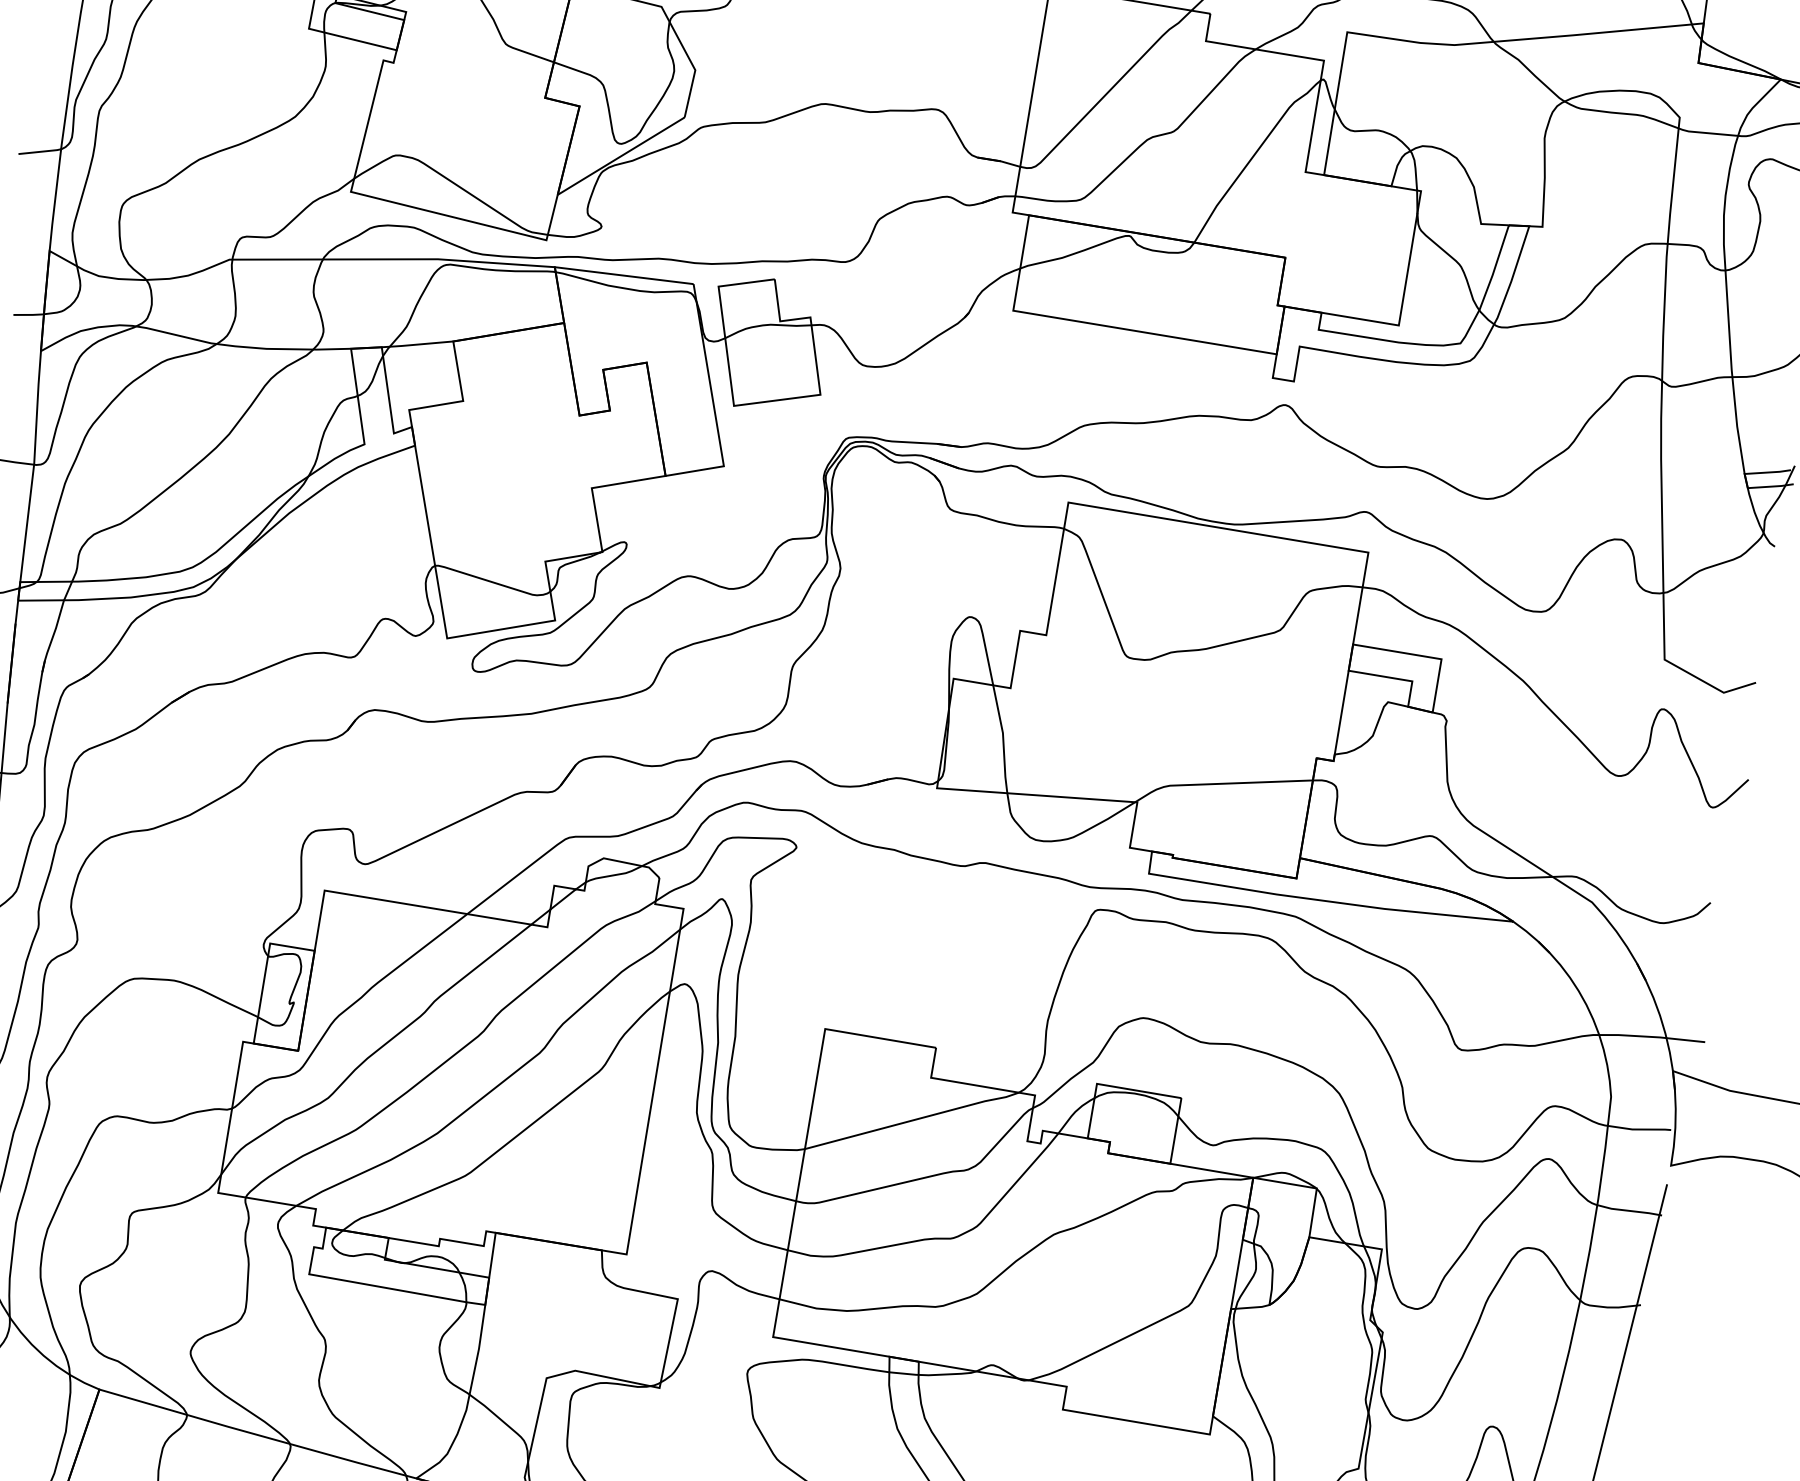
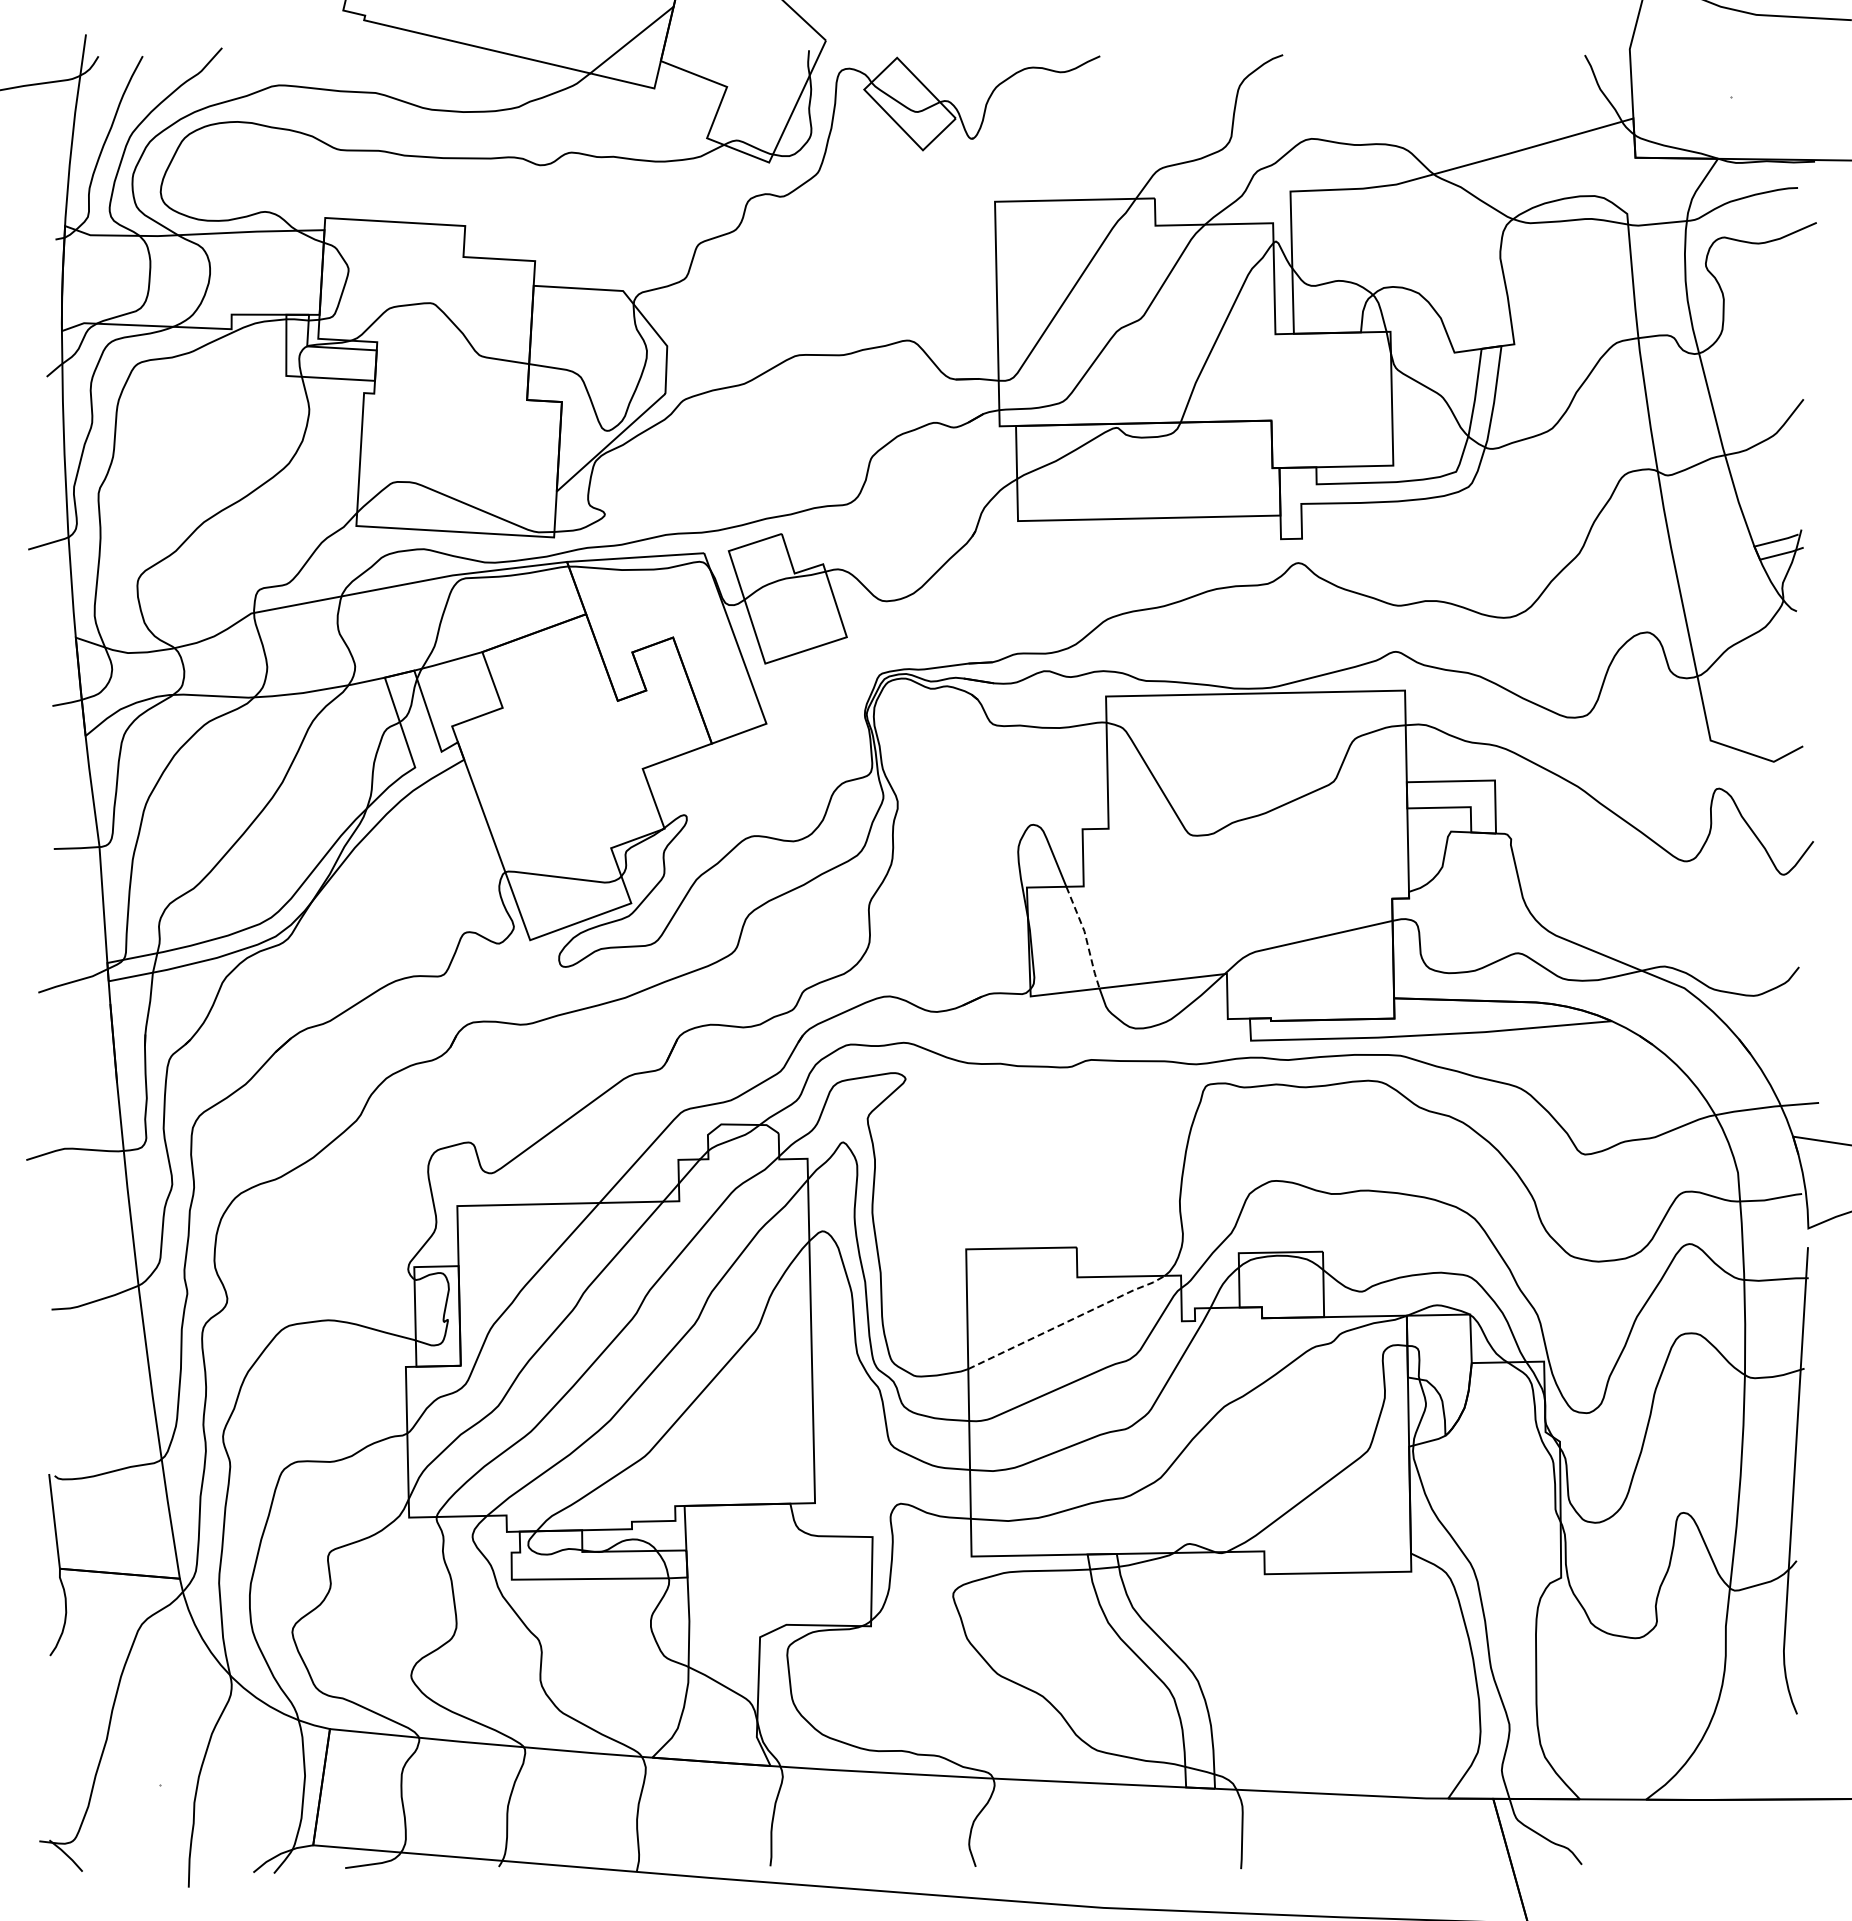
line: (1003, 739) -> (1086, 937), solid -> dashed
line: (914, 1120) -> (1068, 1321), solid -> dashed

